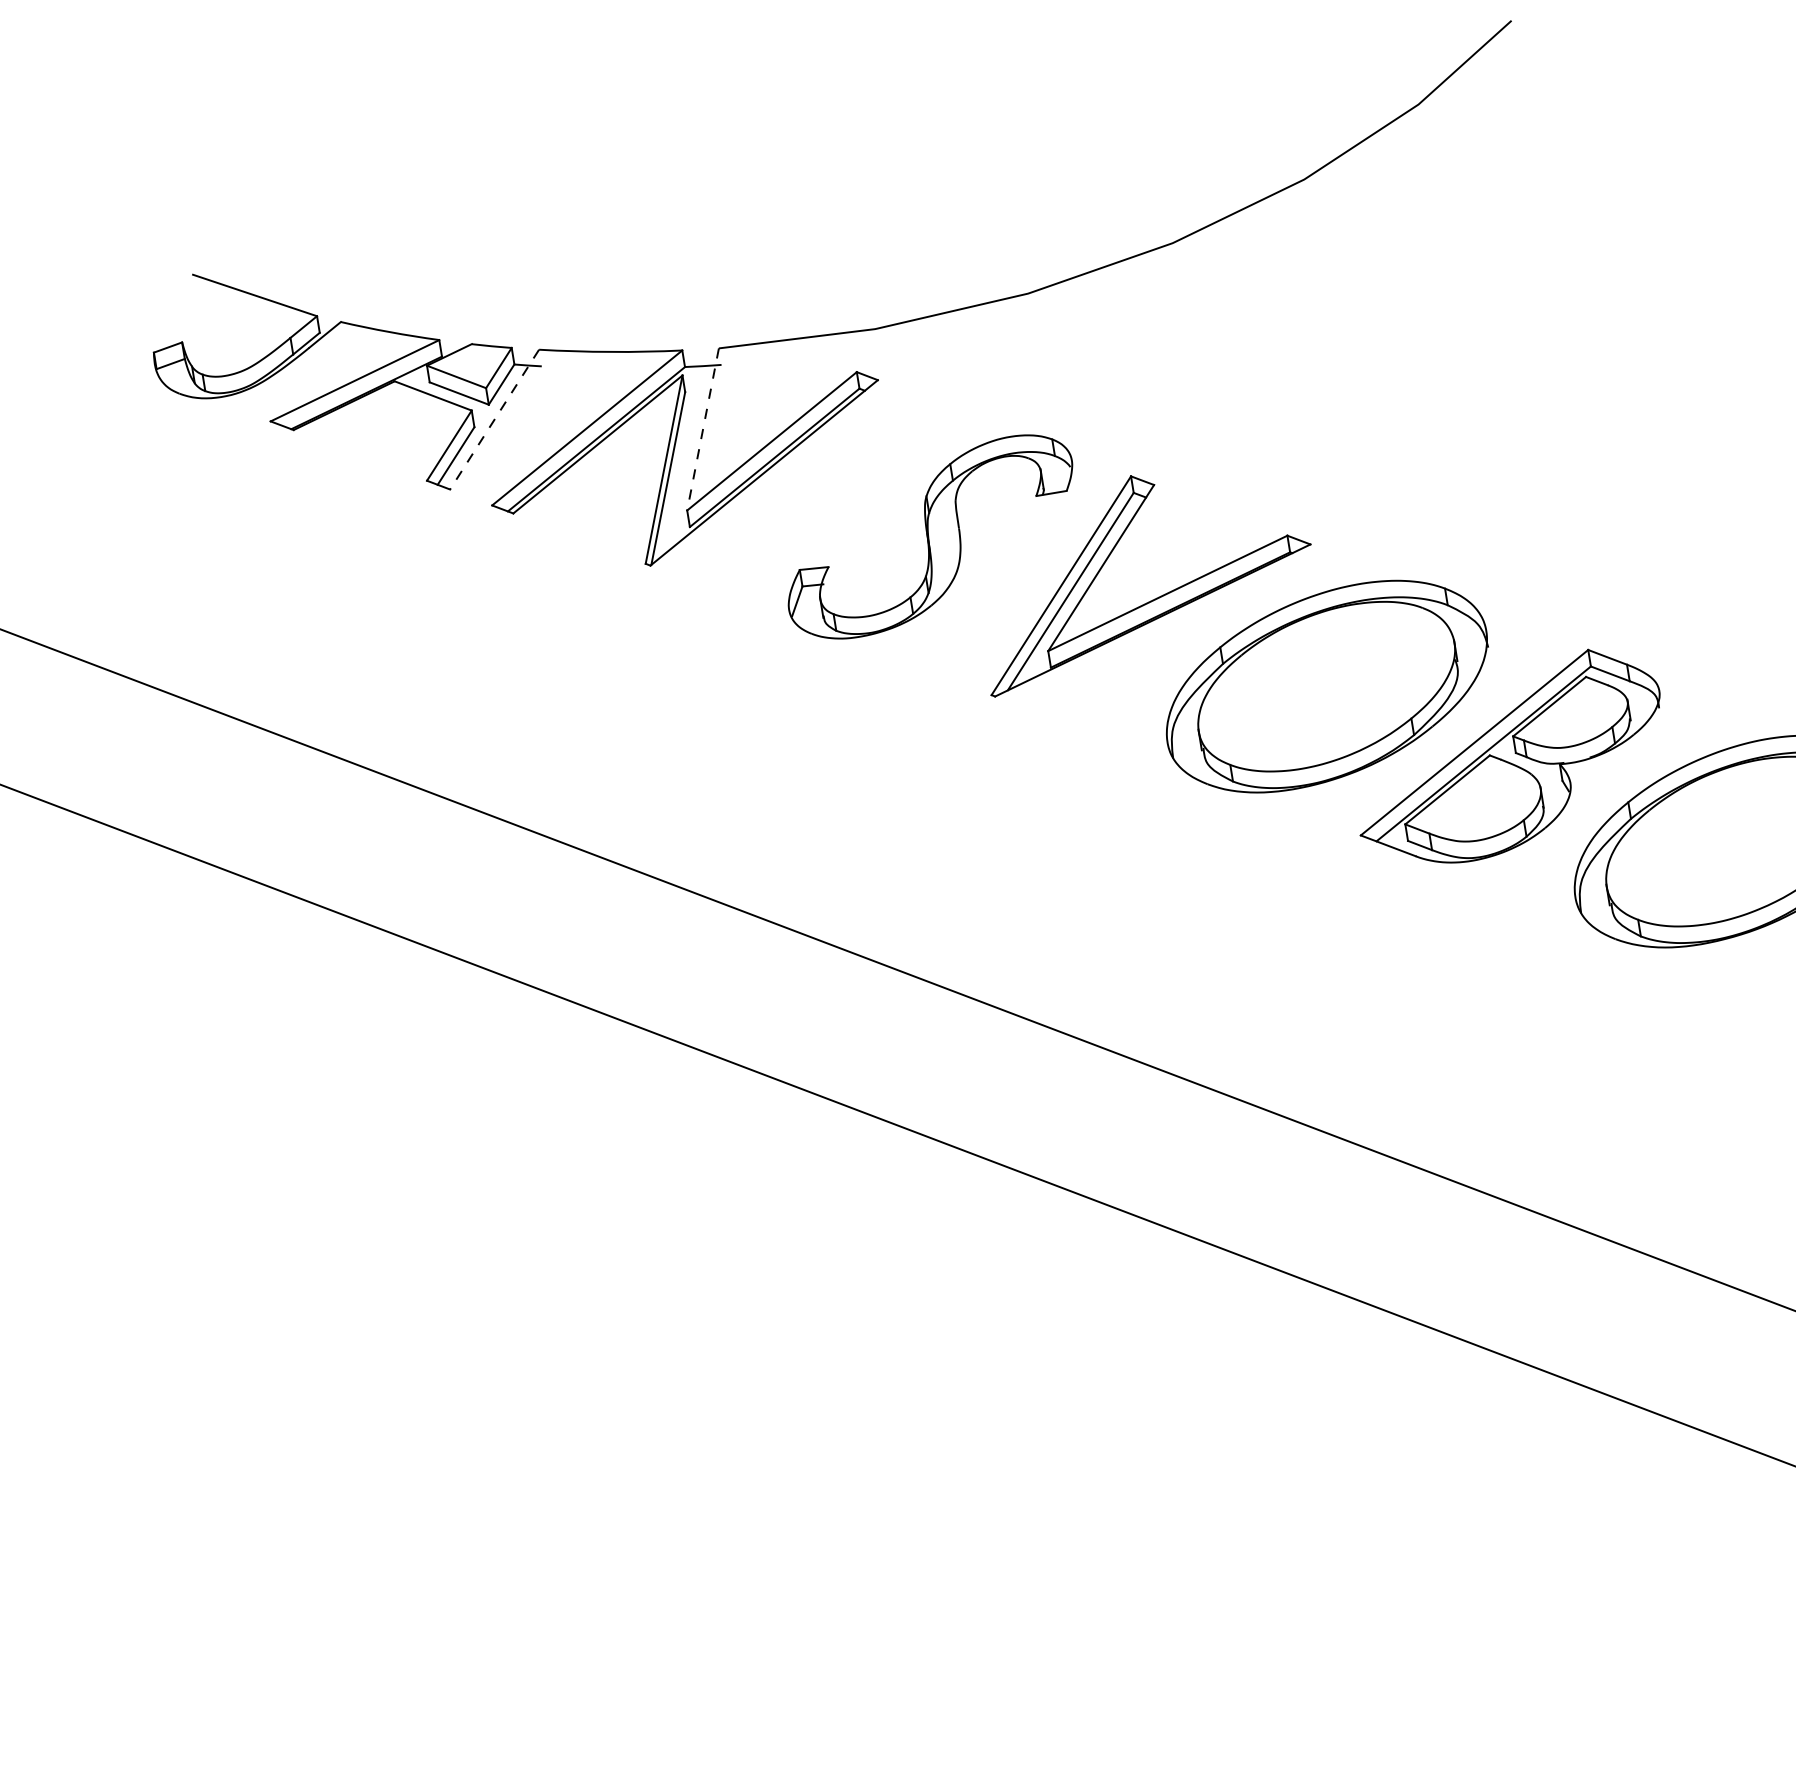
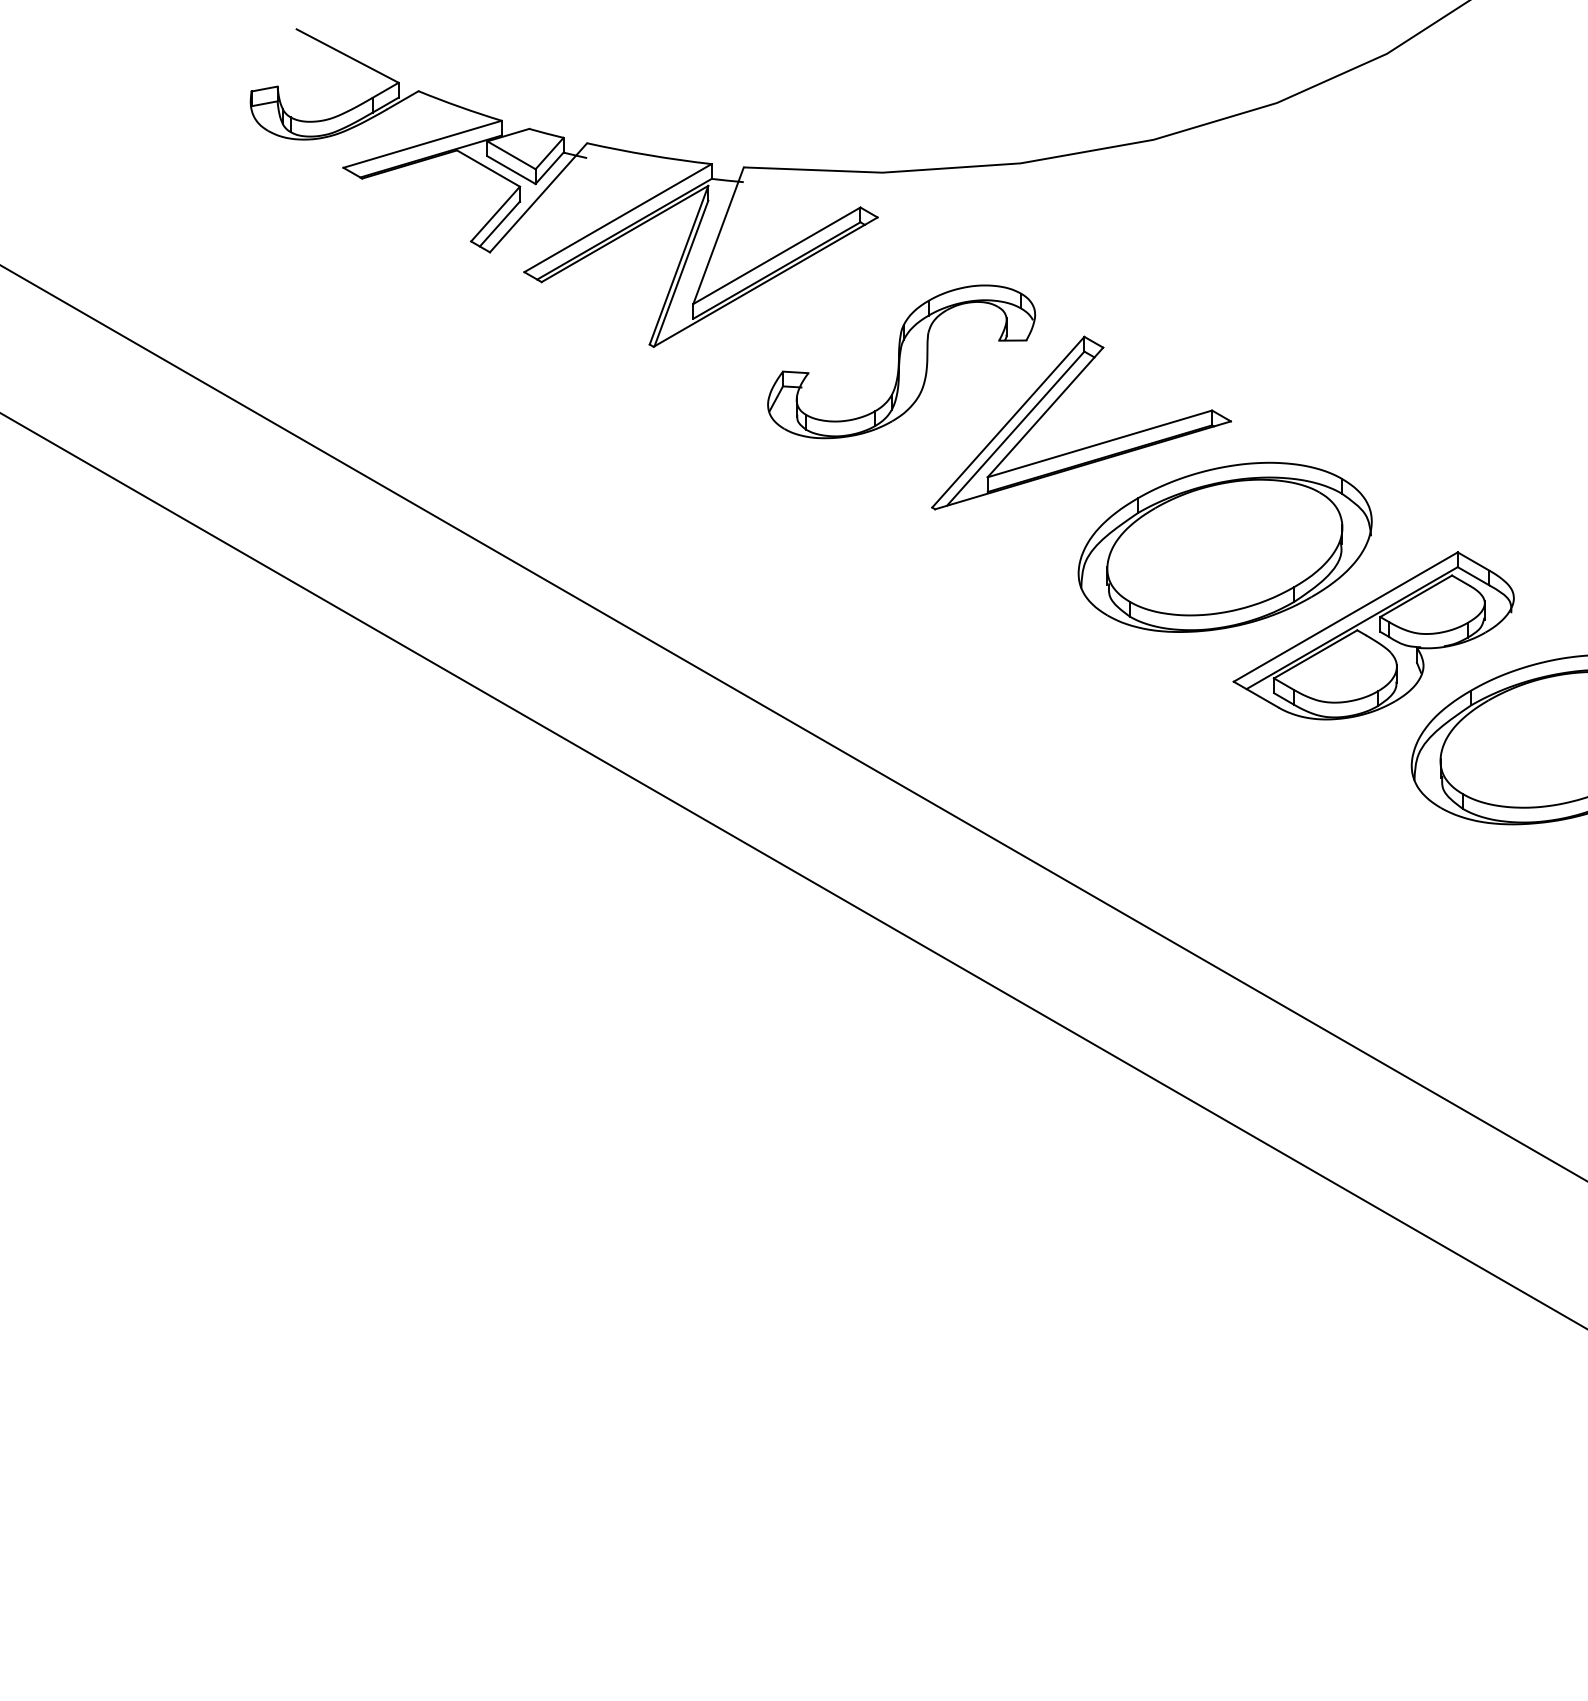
line: (494, 420) -> (538, 198), dashed -> solid
line: (702, 429) -> (718, 235), dashed -> solid

